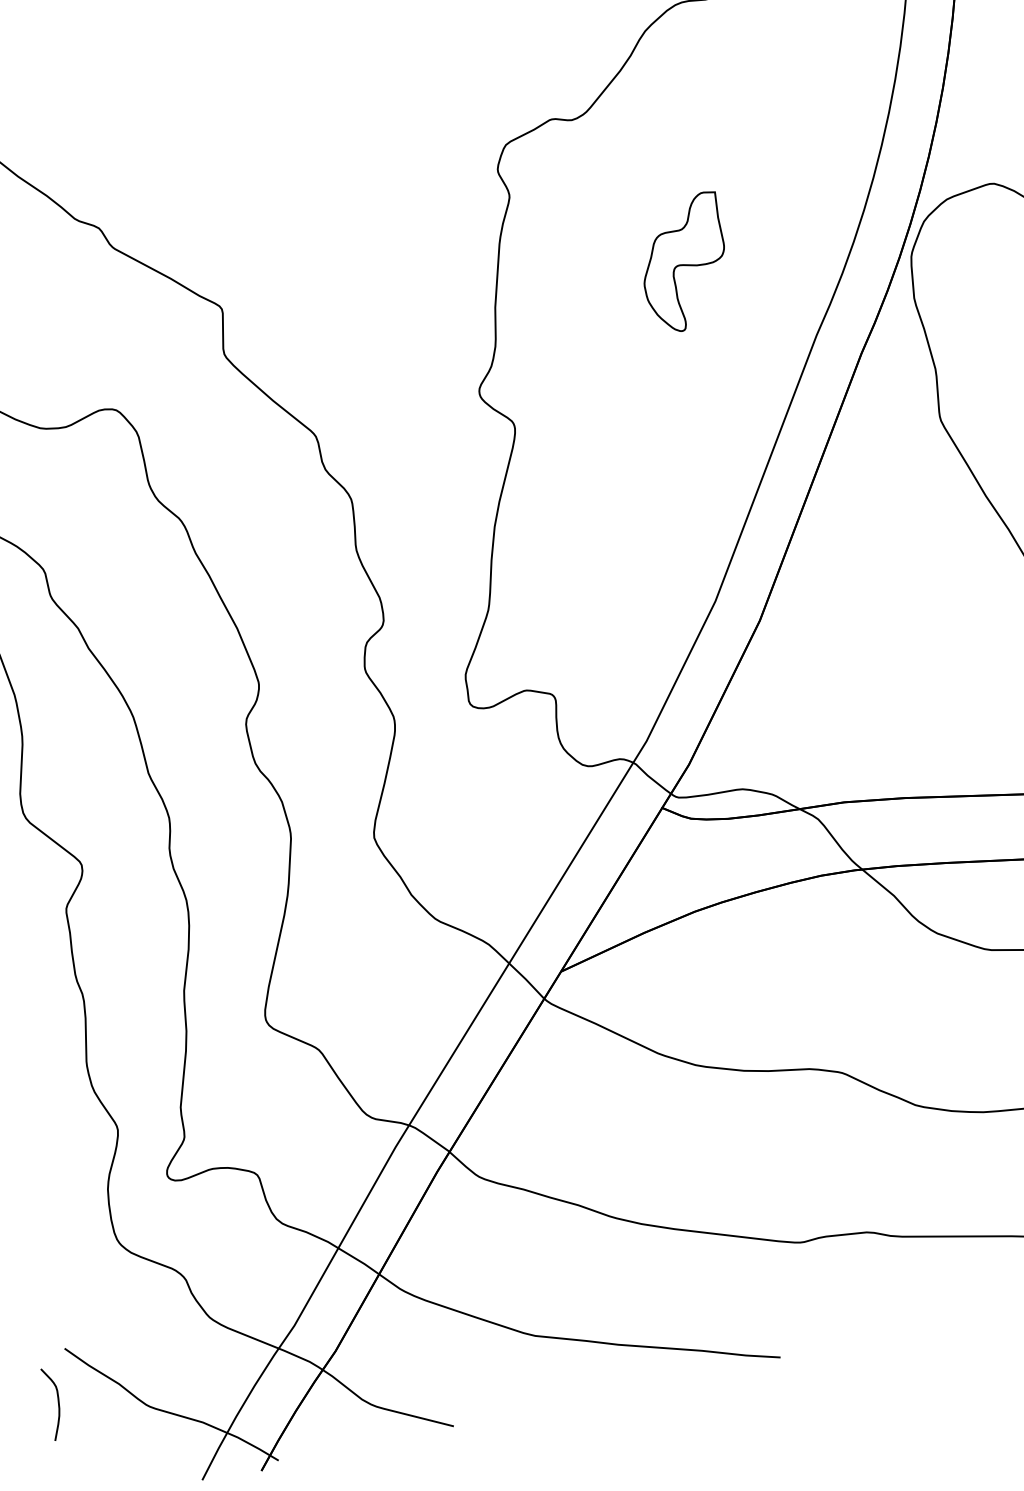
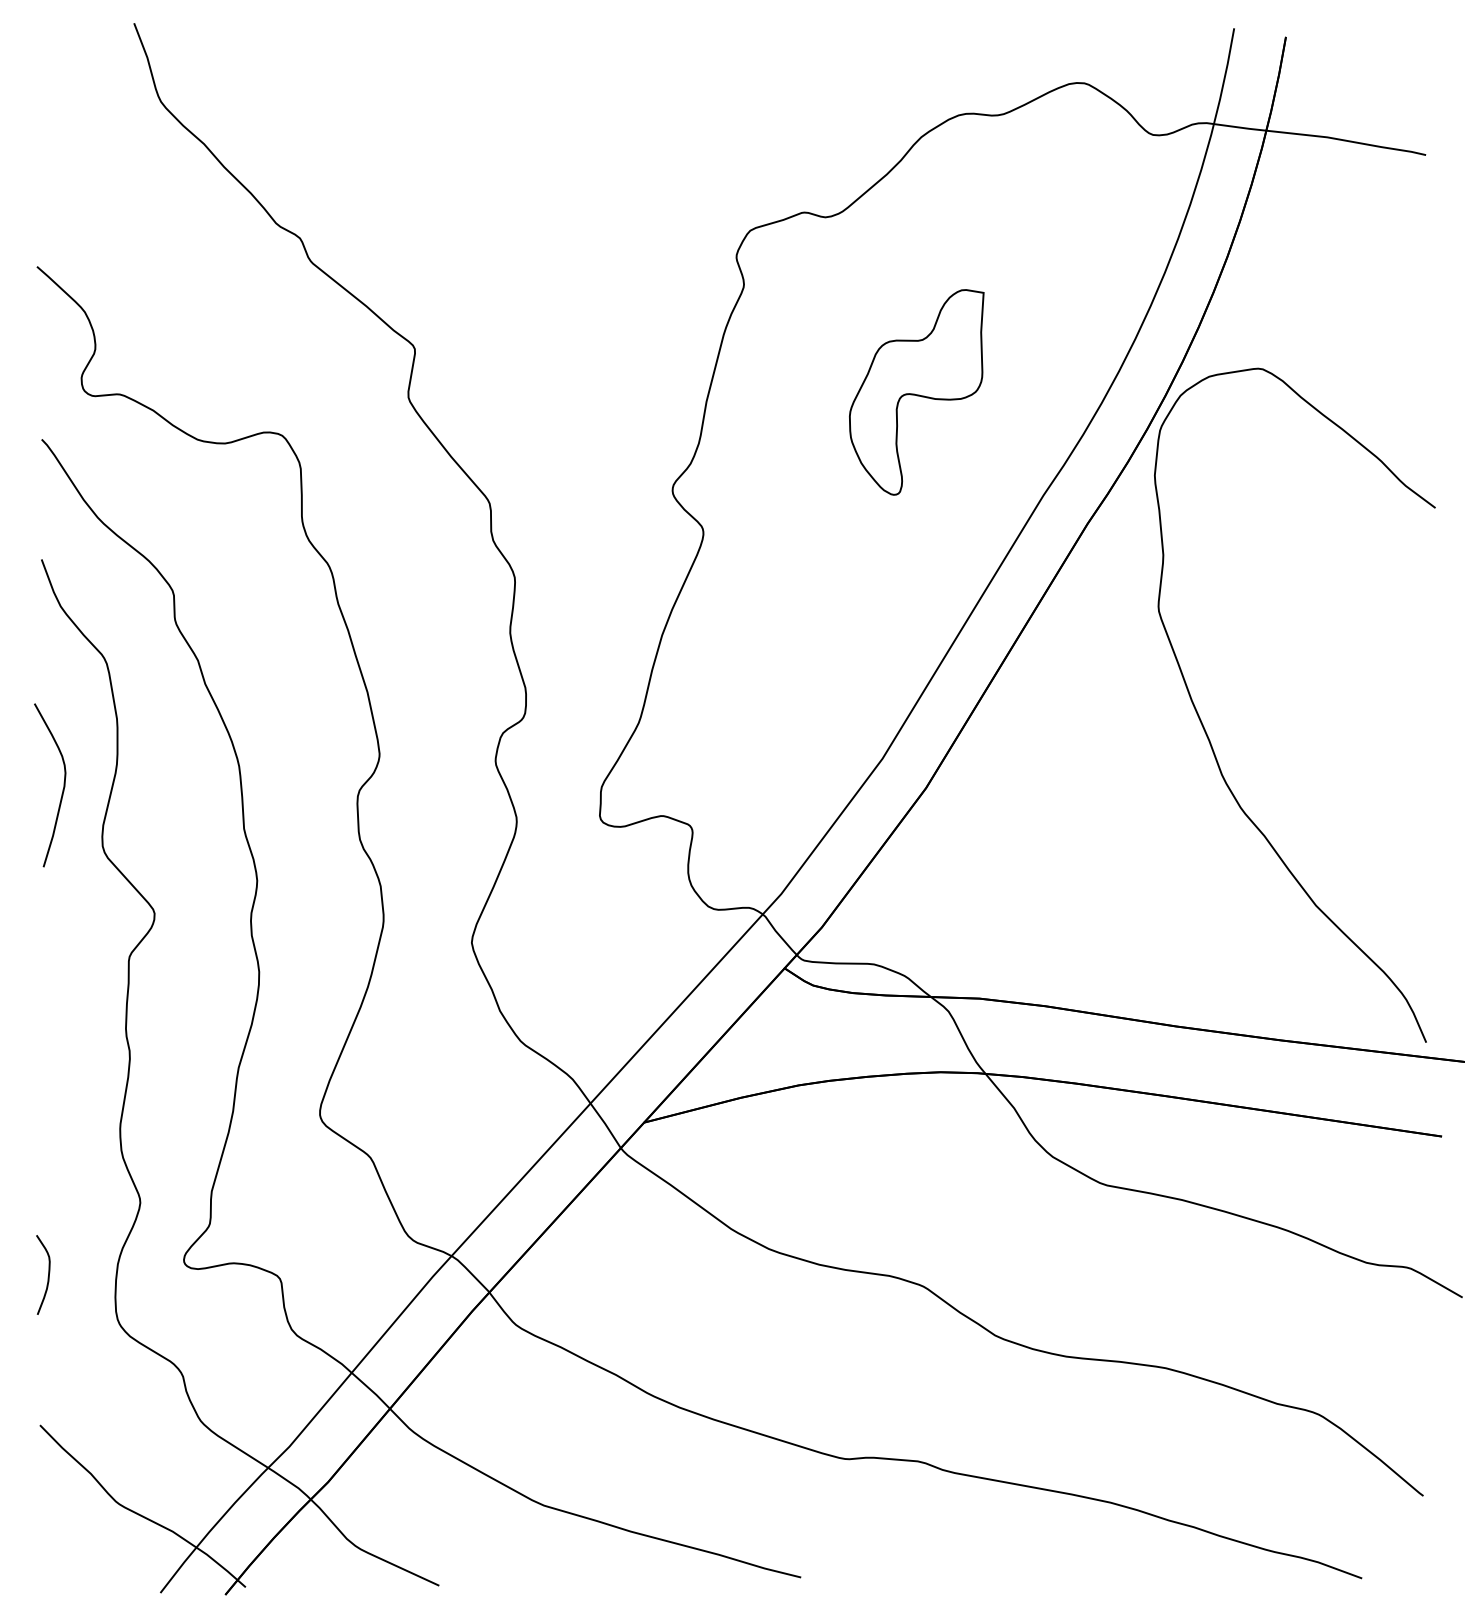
part: (684, 263) -> (916, 392), size x1.43
curve: (58, 1402) -> (48, 1274), moved

